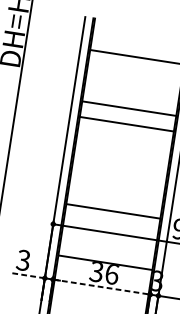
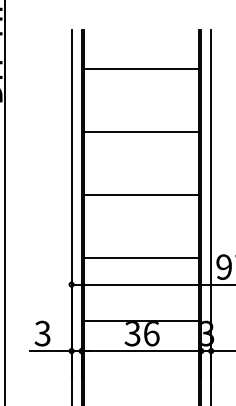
line: (126, 123) -> (141, 194), moved
line: (27, 275) -> (50, 351), dashed -> solid
line: (101, 287) -> (141, 351), dashed -> solid

